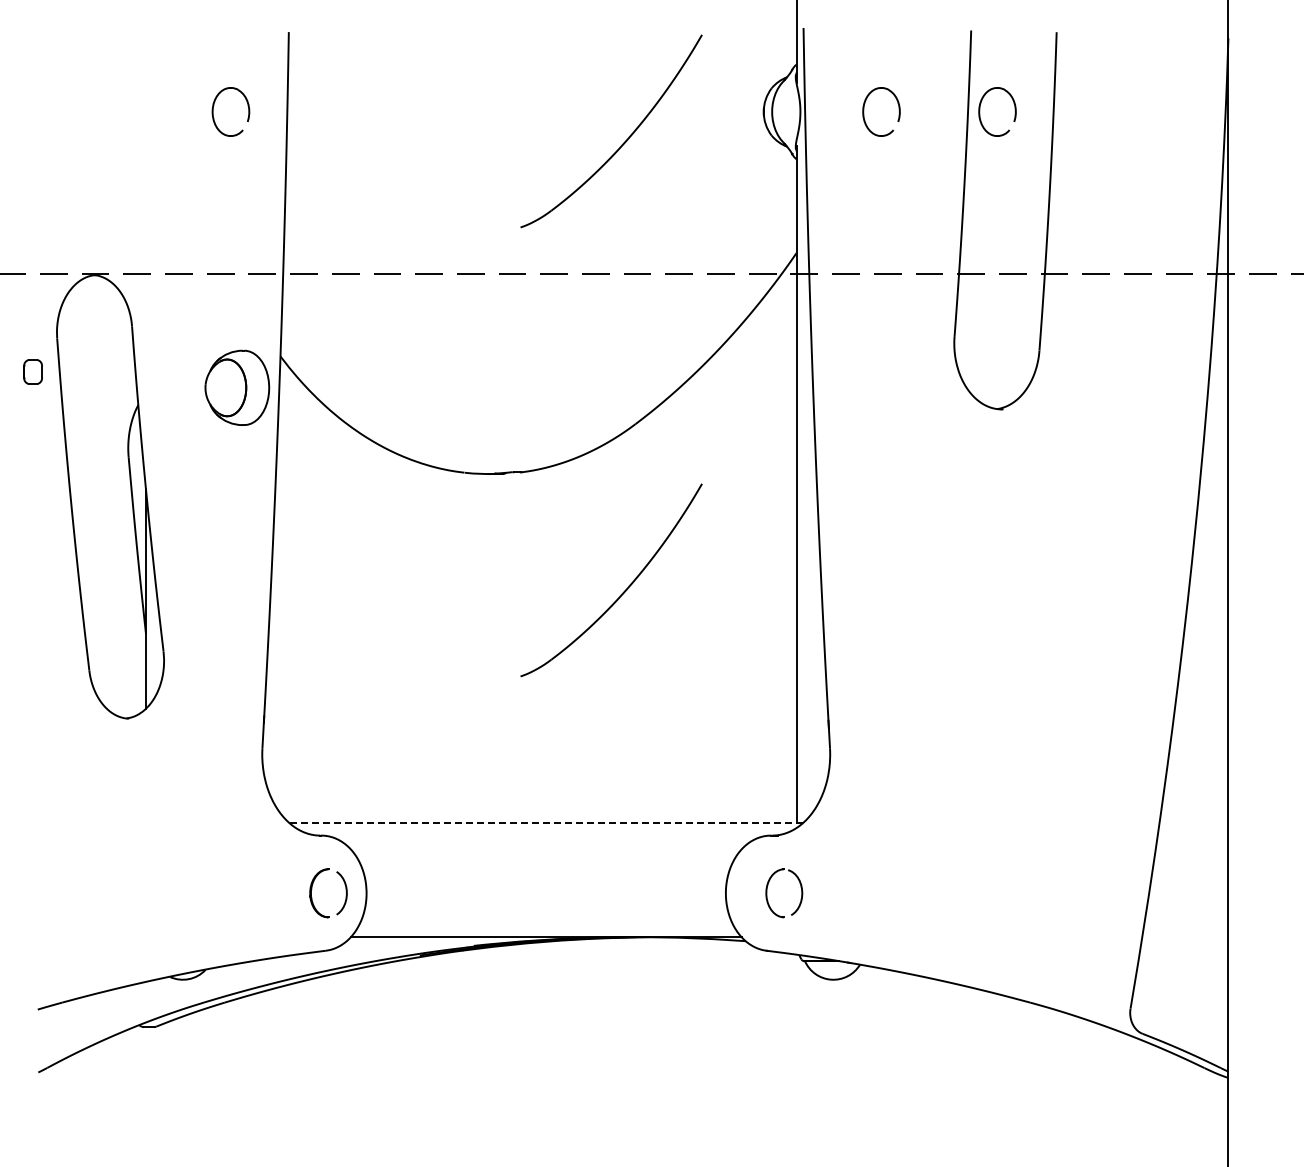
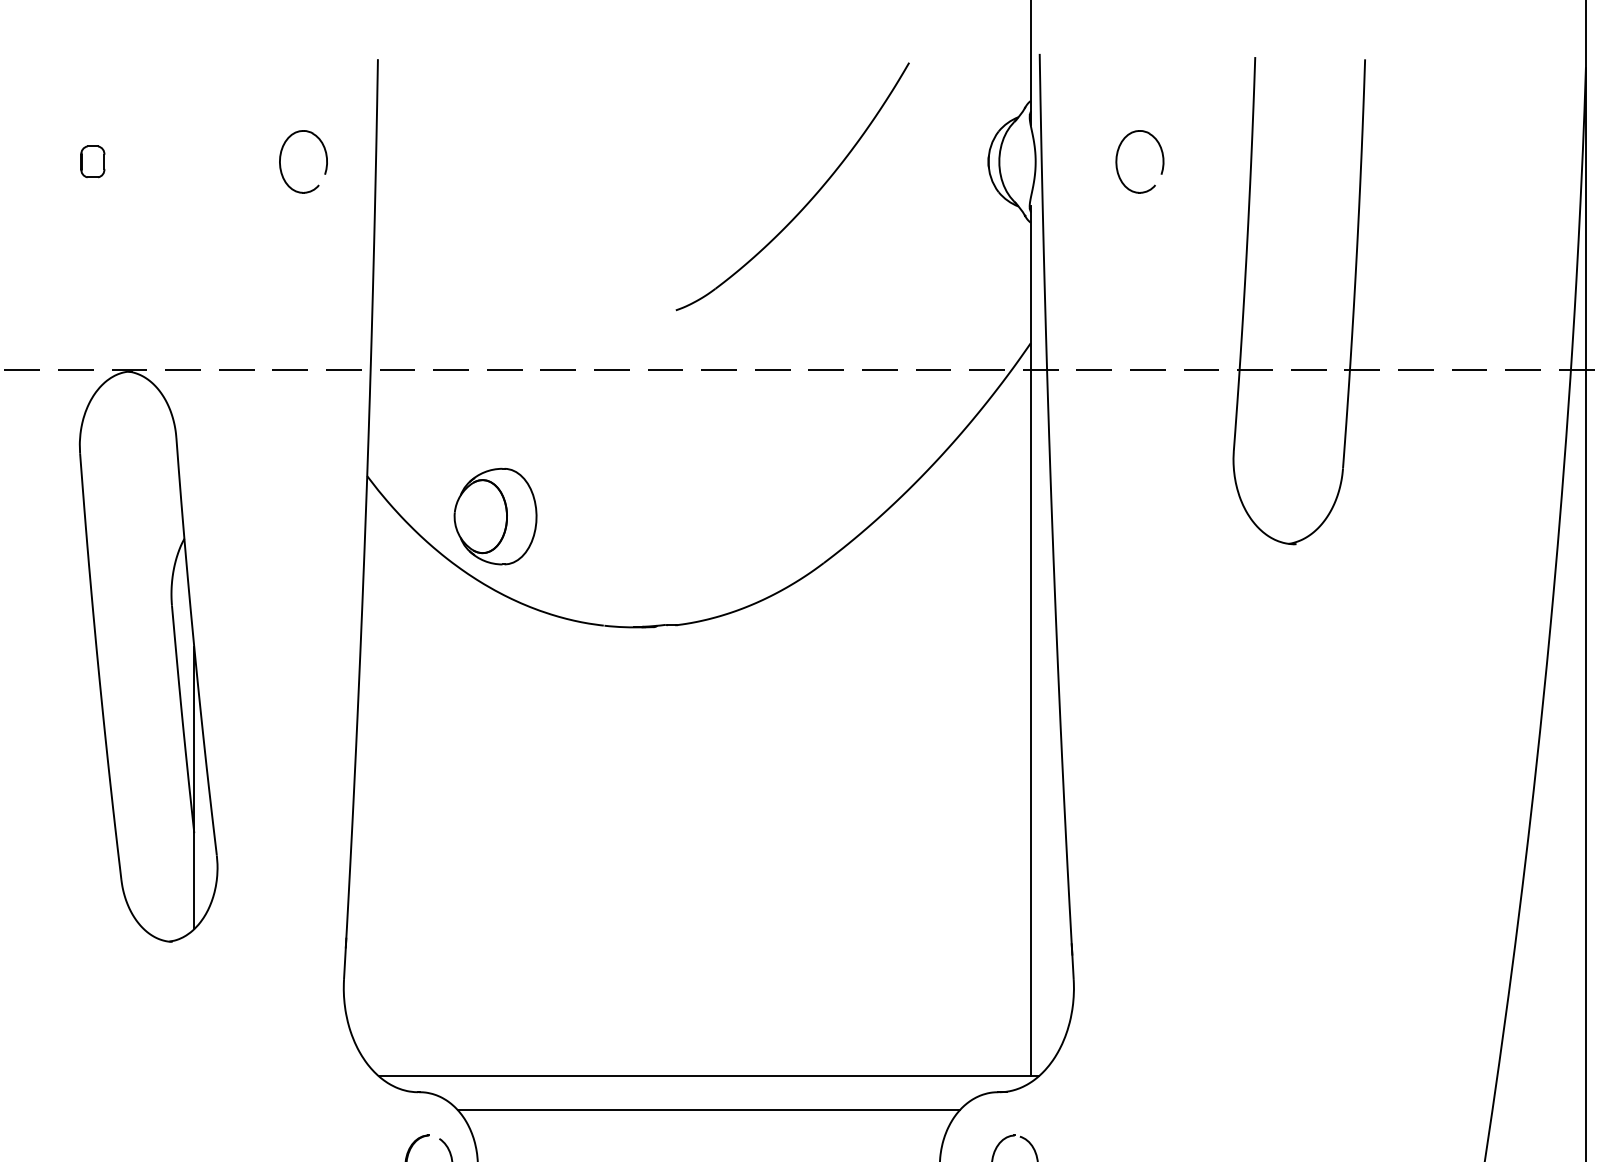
part: (980, 111) -> (1267, 161), removed
part: (32, 371) -> (92, 161), moved
part: (237, 387) -> (495, 516), moved
part: (623, 591) -> (808, 778), removed
line: (546, 823) -> (709, 1076), dashed -> solid
line: (545, 849) -> (707, 1110), added

